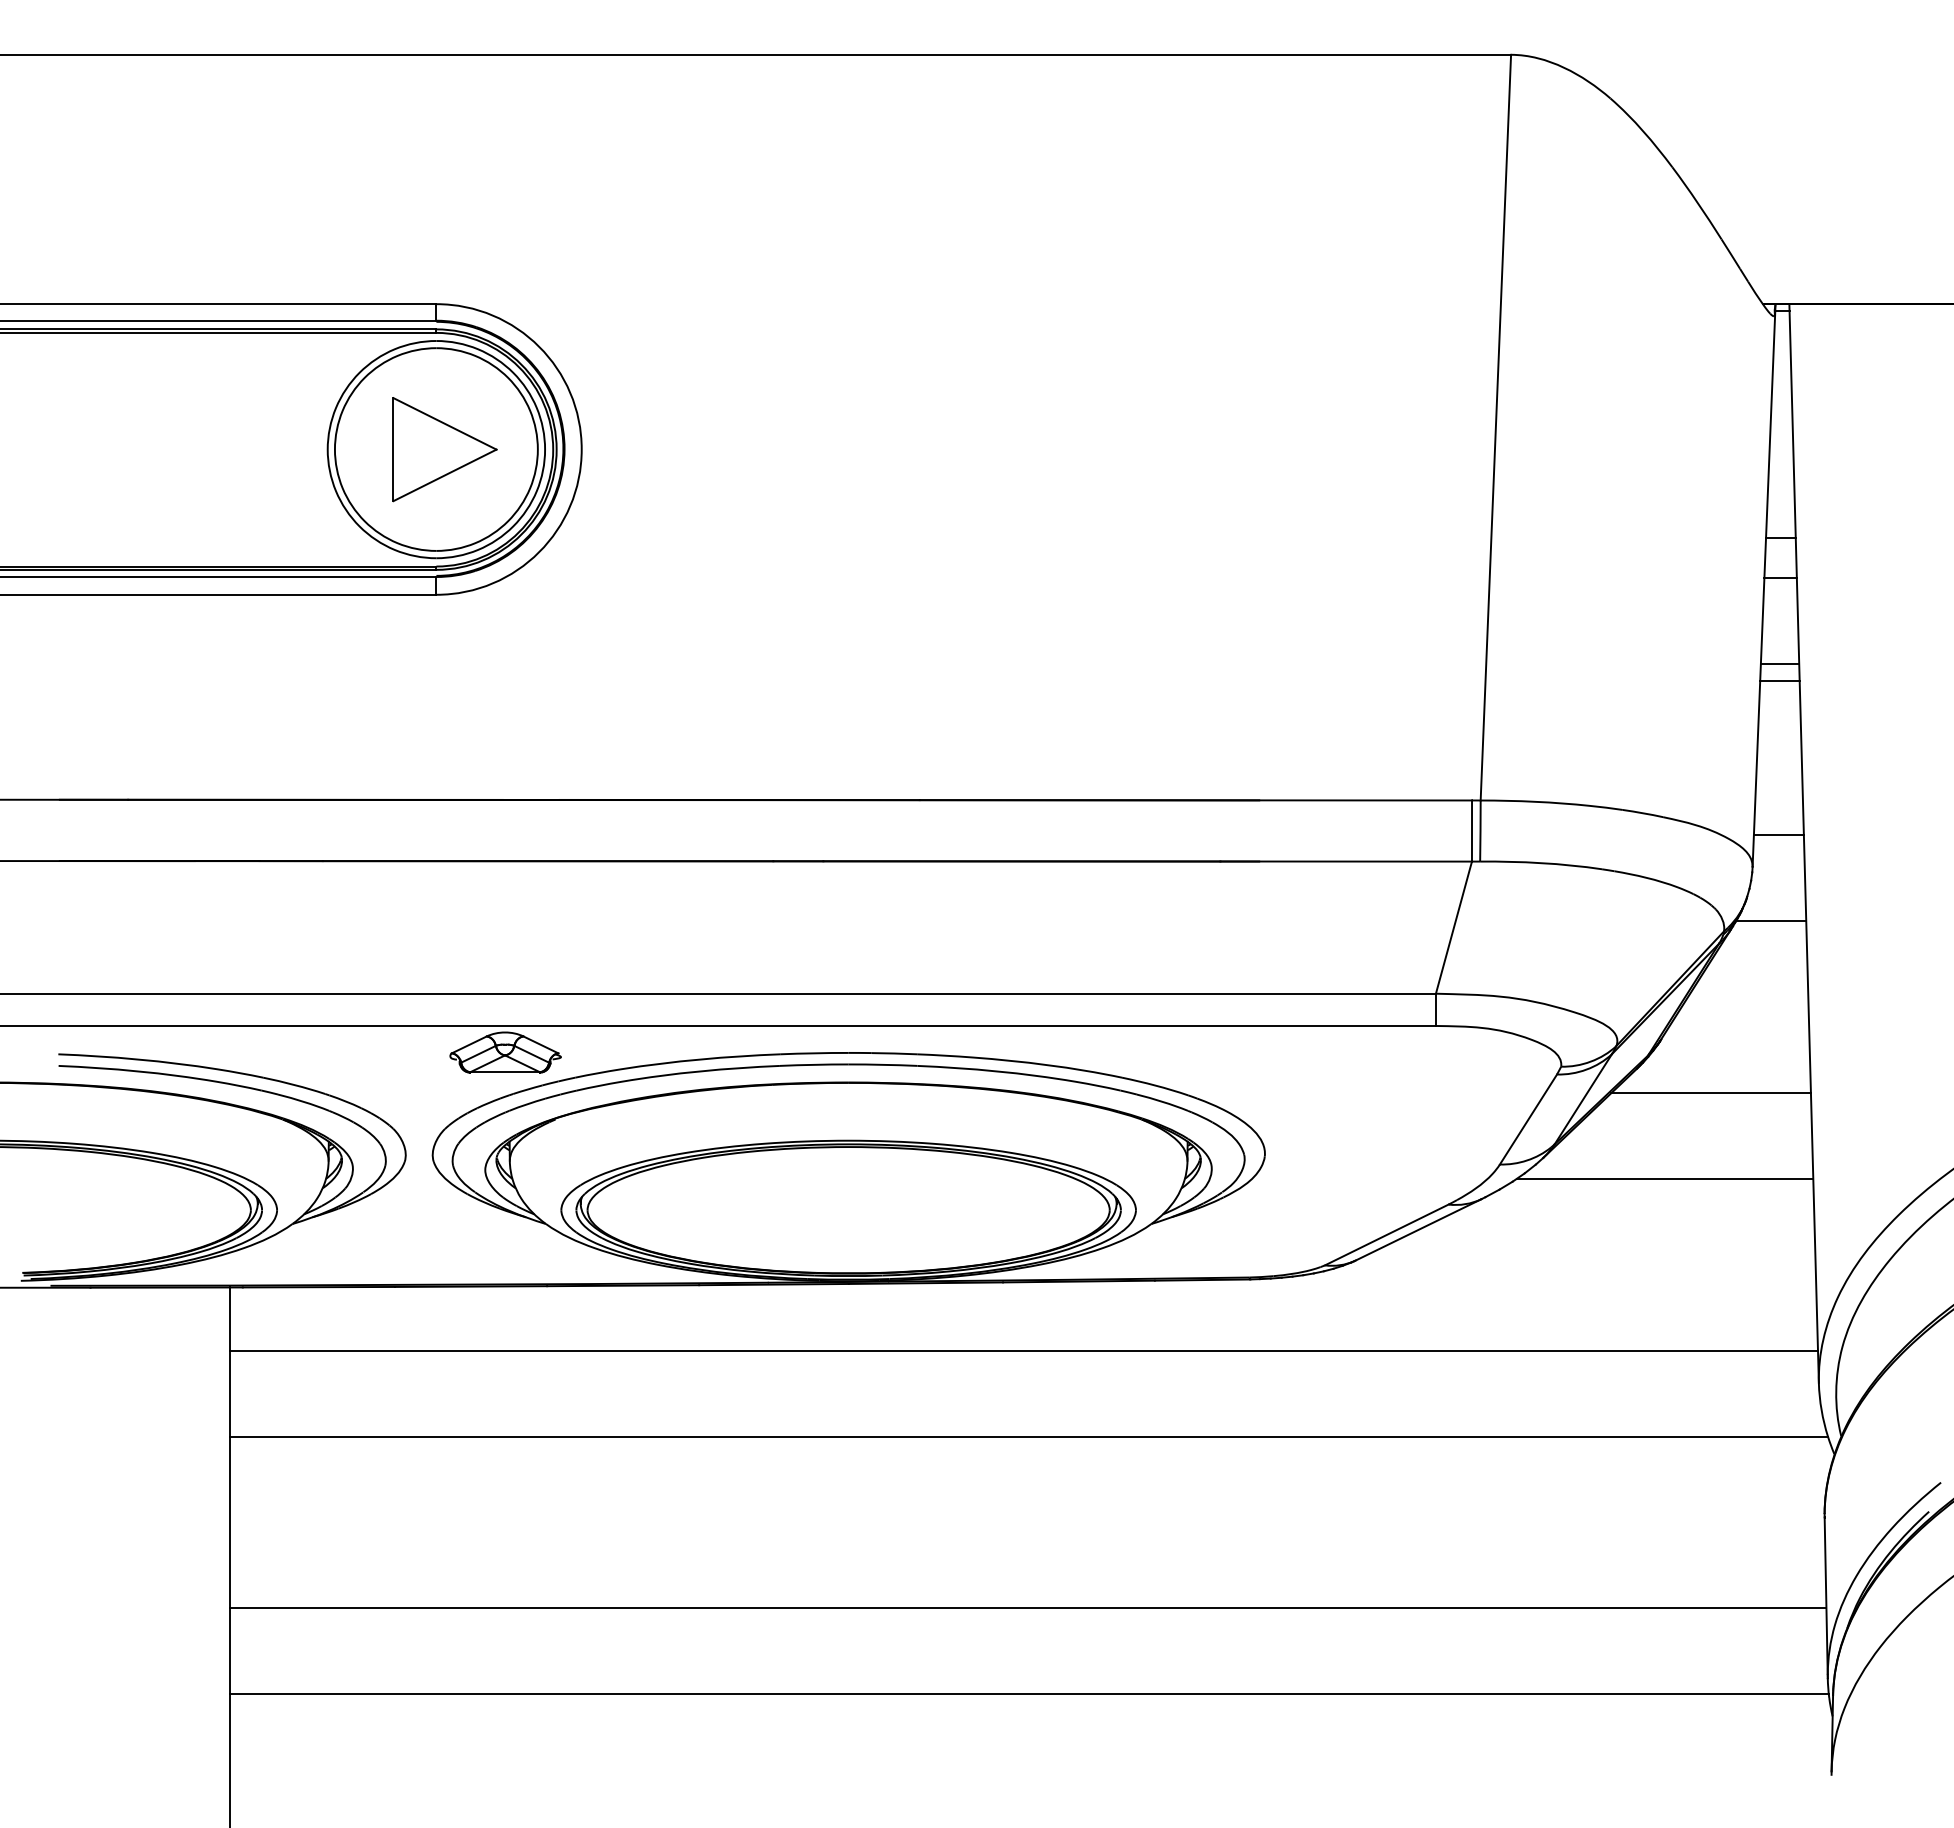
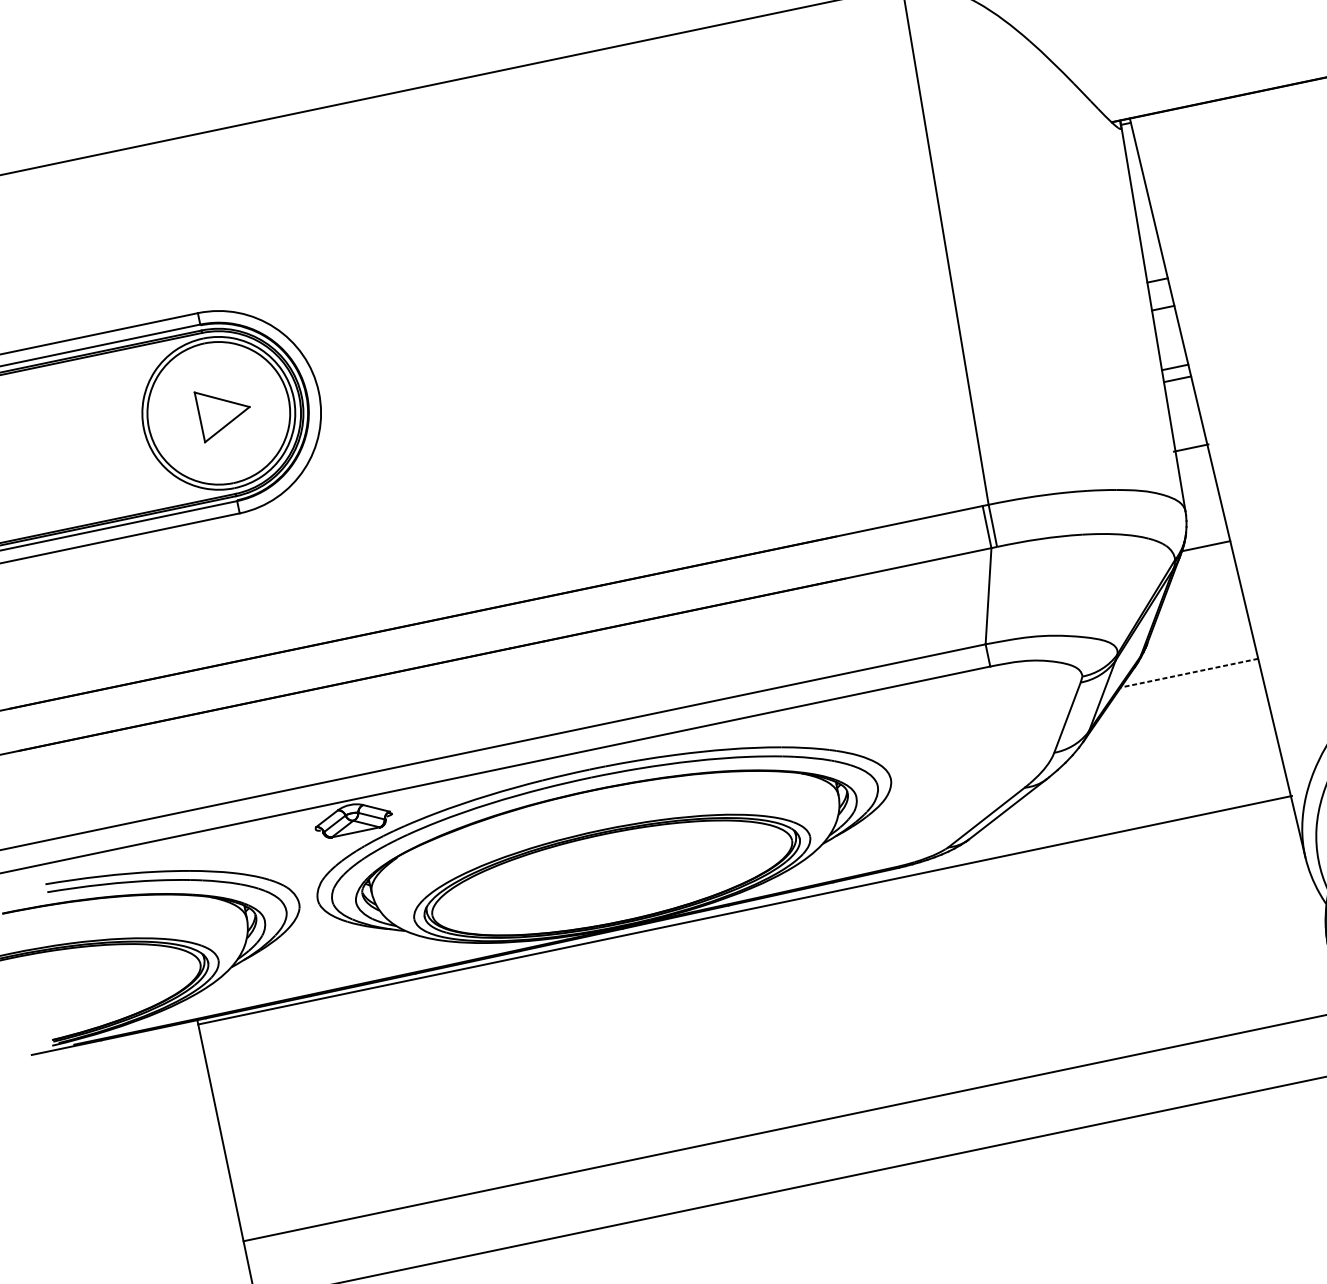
part: (444, 449) -> (224, 412), size x0.7
line: (1778, 835) -> (1190, 448), moved
line: (1711, 1093) -> (1189, 673), solid -> dashed
line: (1664, 1178) -> (1169, 738), removed
line: (1023, 1350) -> (744, 910), moved
line: (1029, 1436) -> (769, 1007), removed

